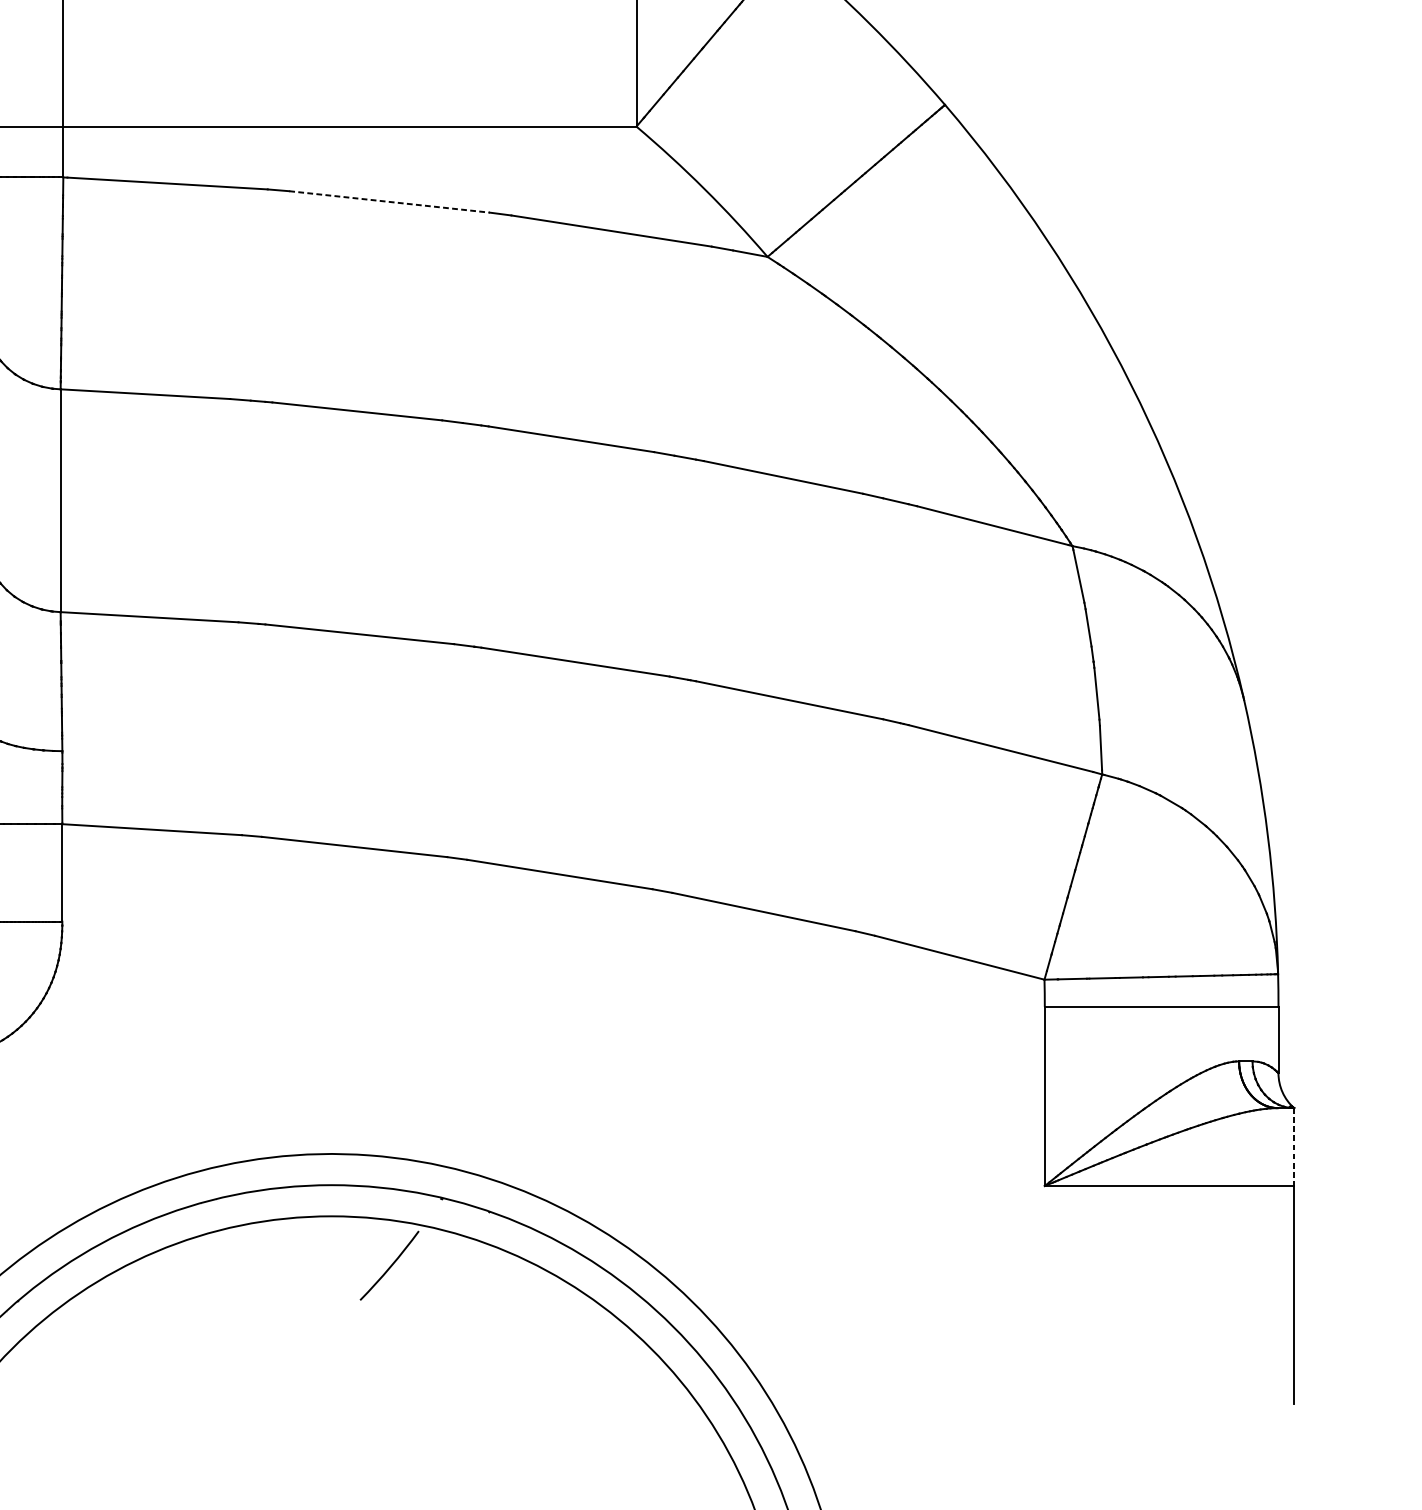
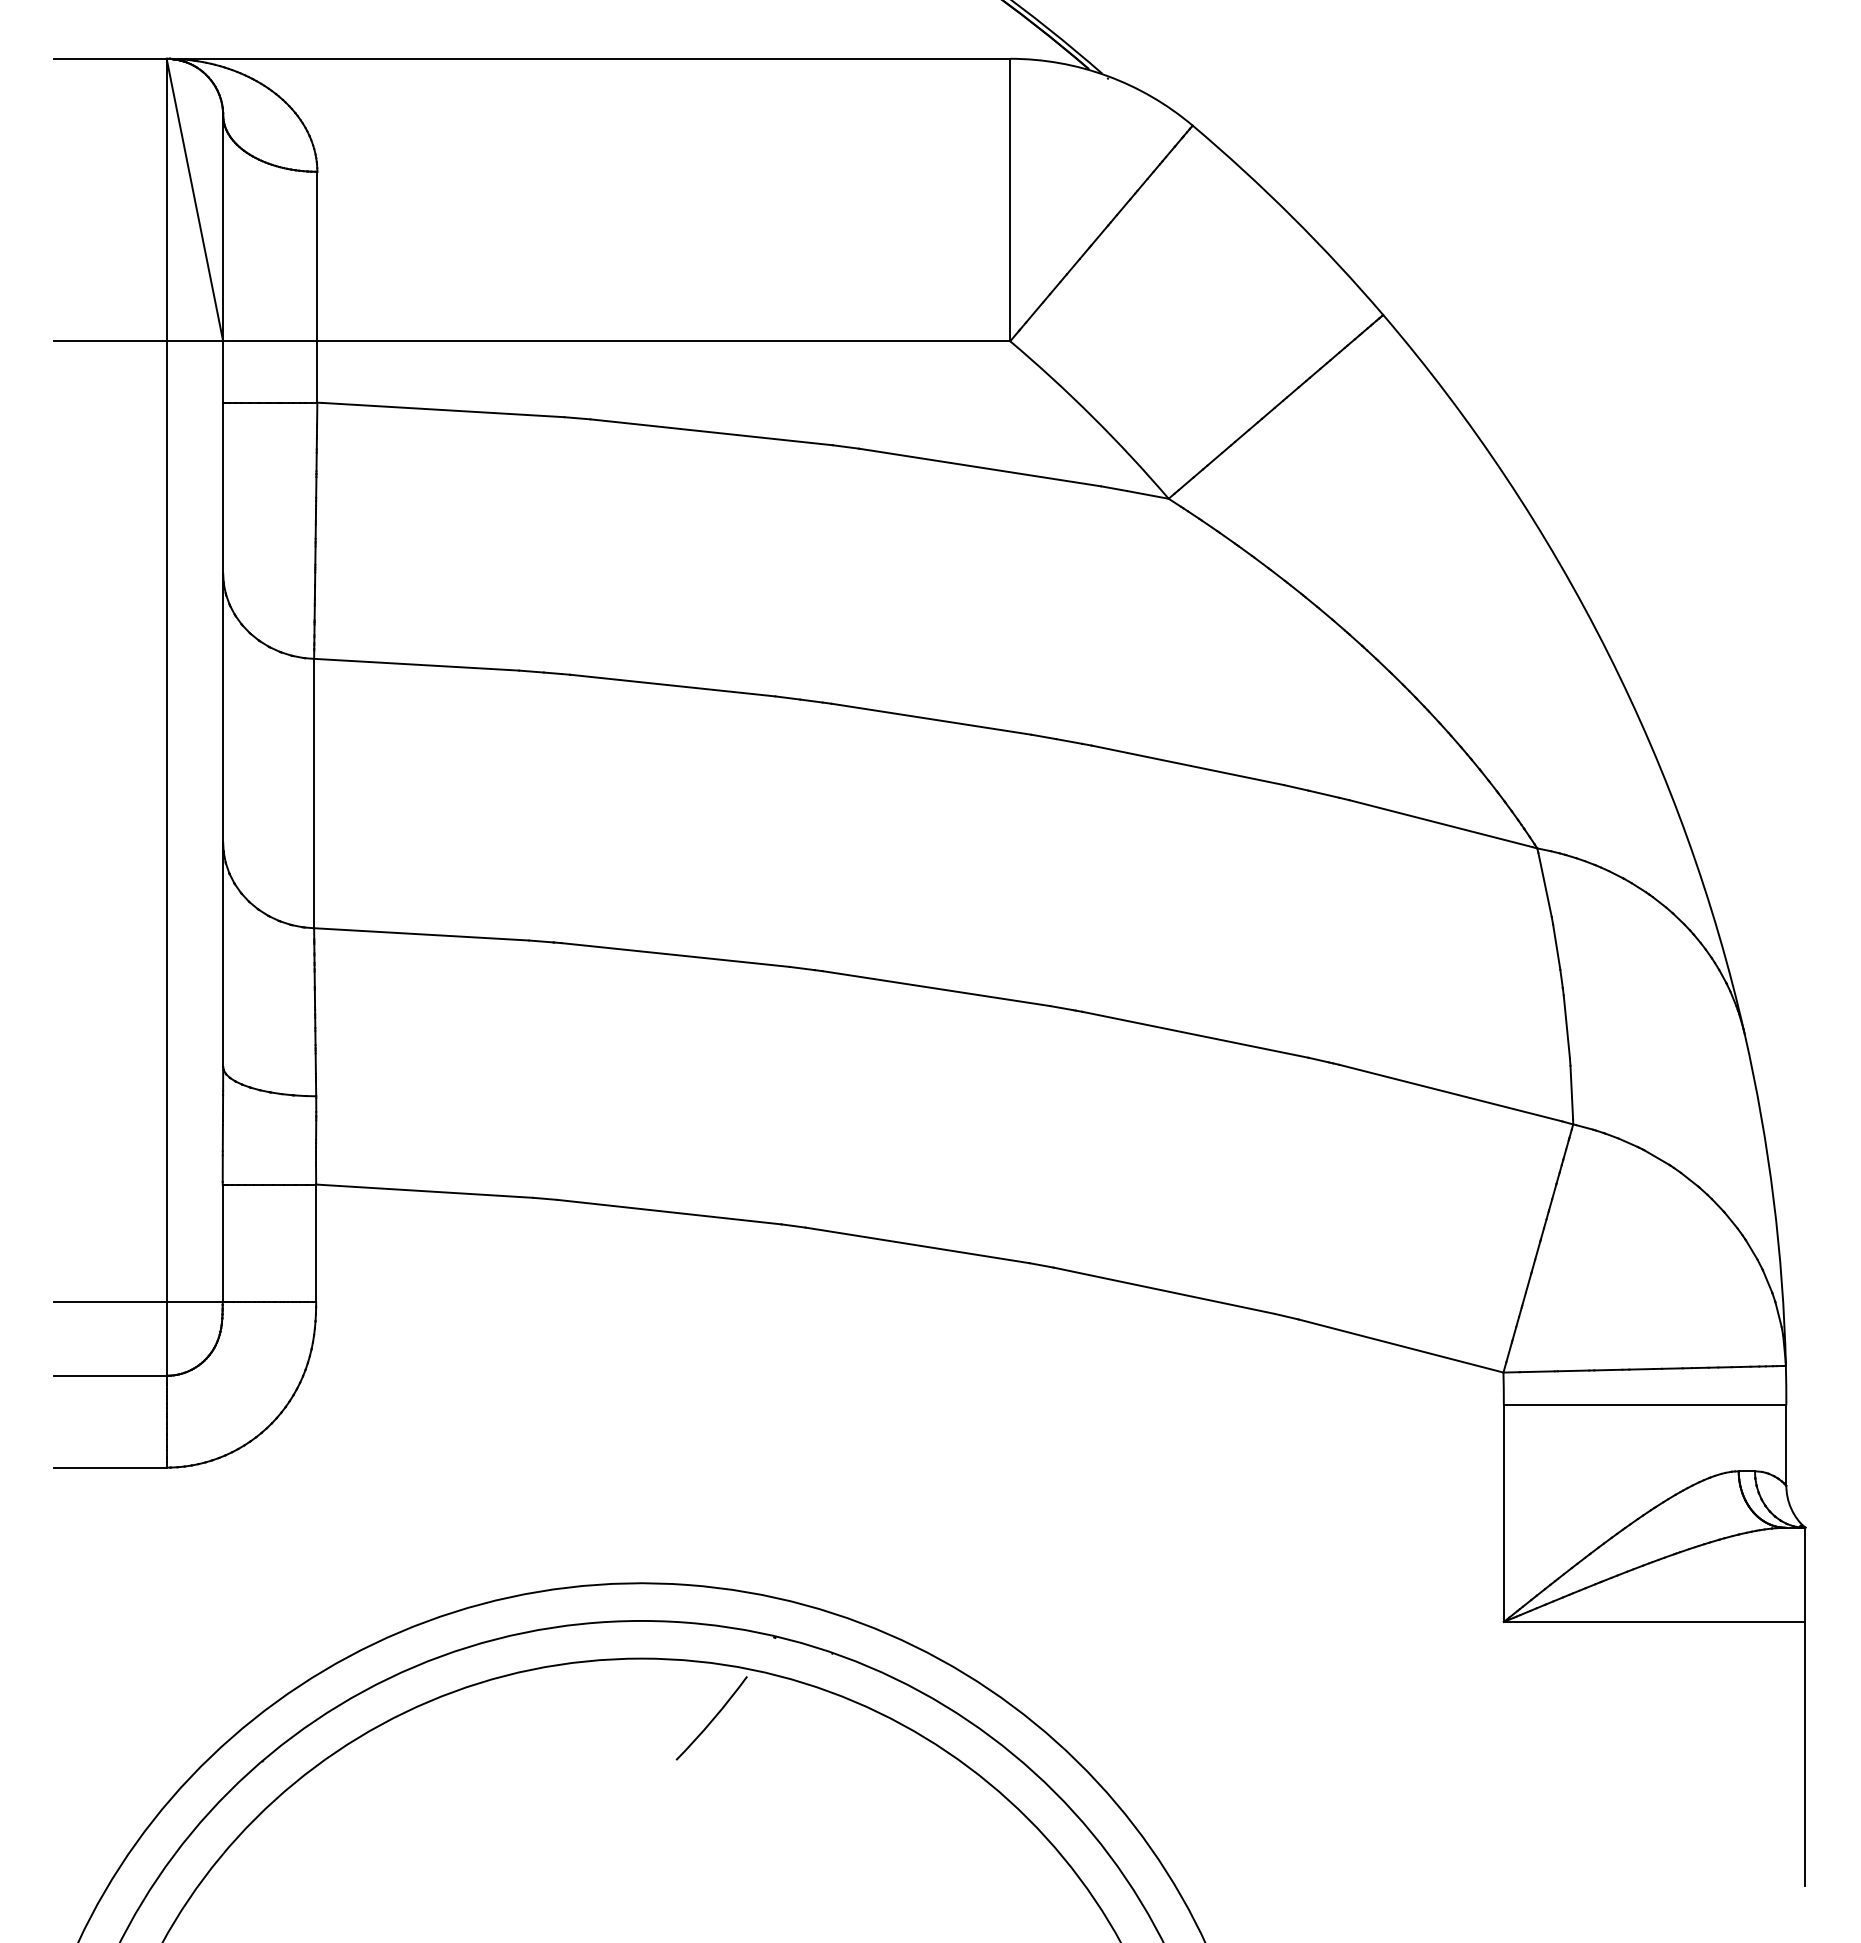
line: (389, 202) -> (711, 432), dashed -> solid
line: (1294, 1147) -> (1805, 1575), dashed -> solid

